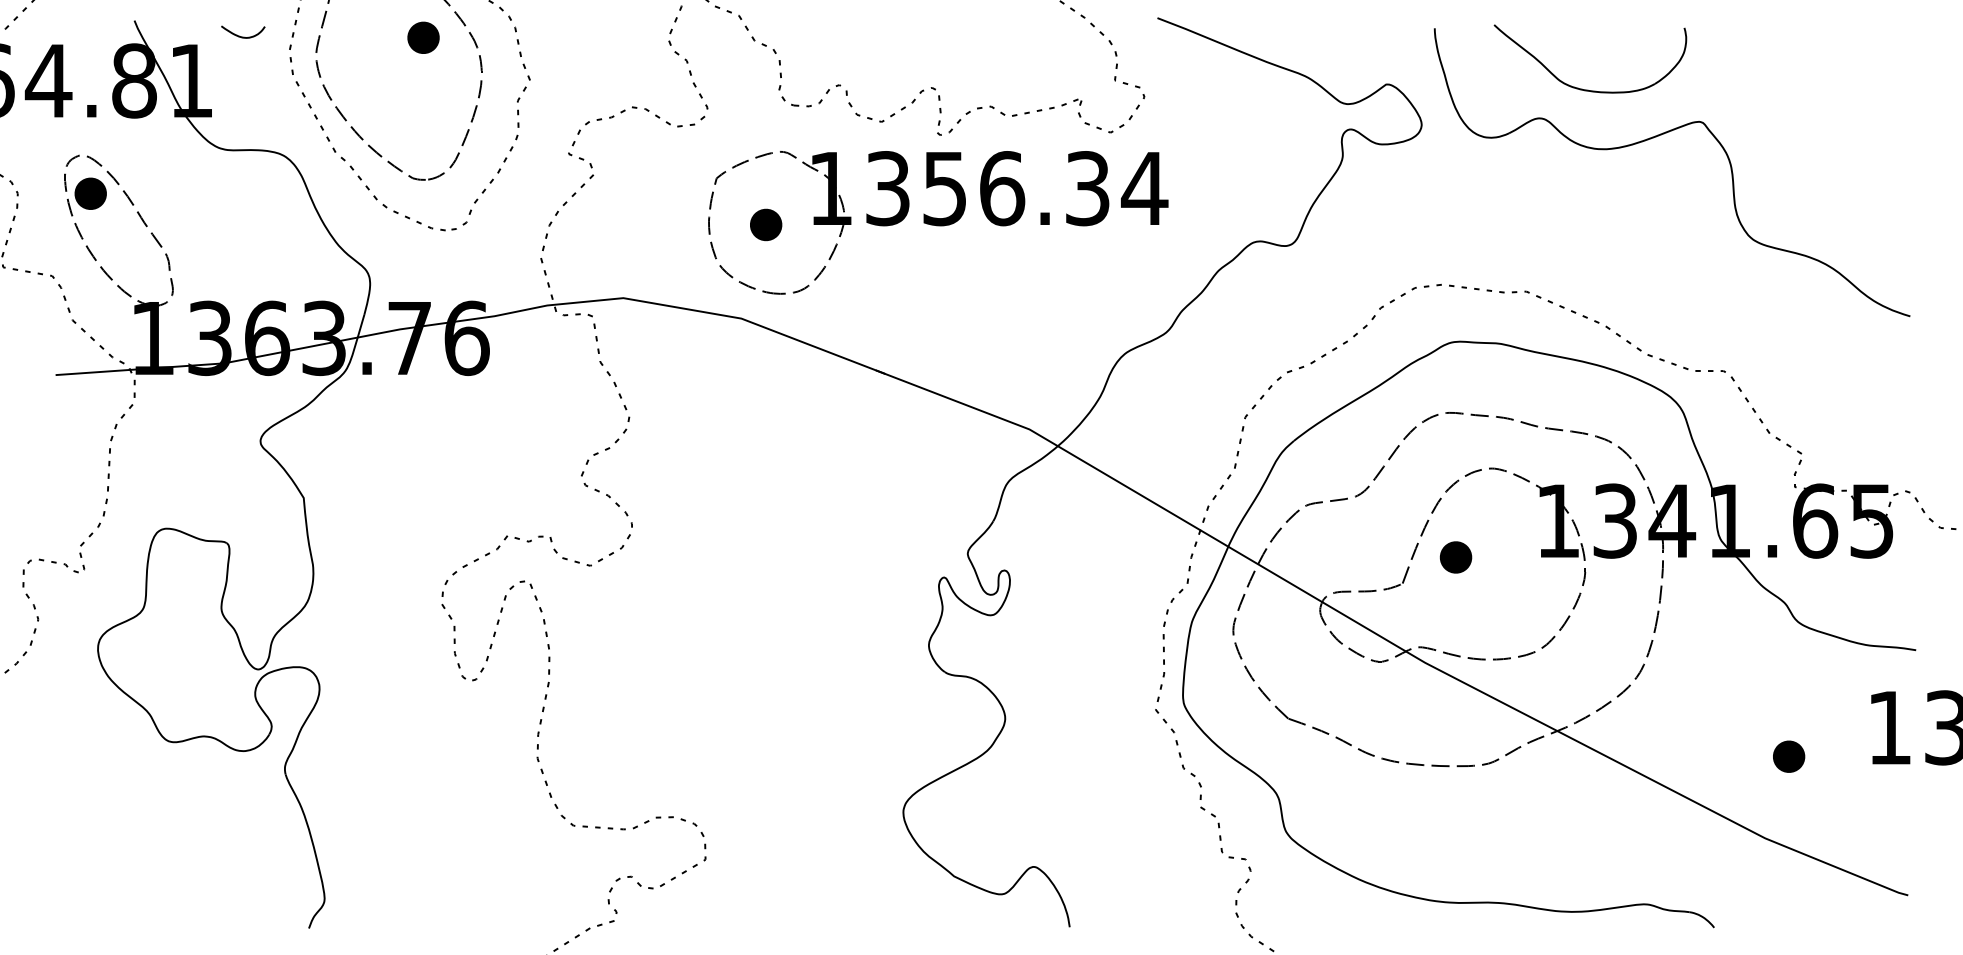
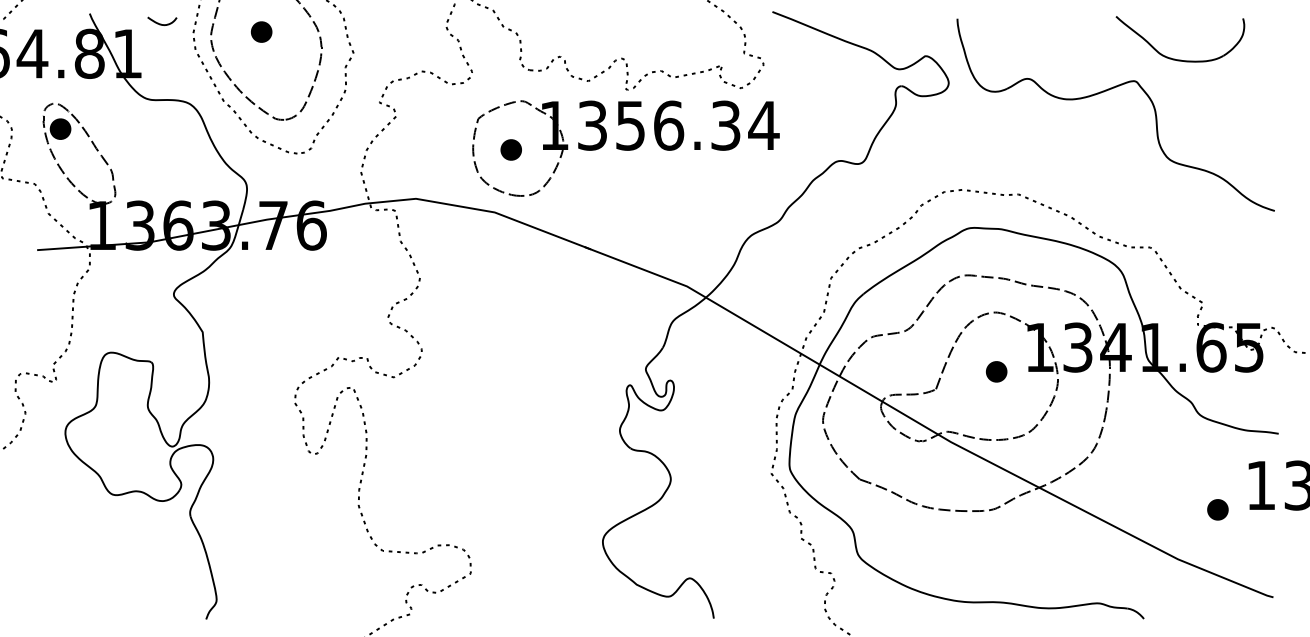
part: (423, 36) -> (261, 31), moved
part: (1581, 87) -> (1174, 58), moved
part: (1455, 556) -> (996, 371), moved
part: (1788, 756) -> (1217, 509), moved

